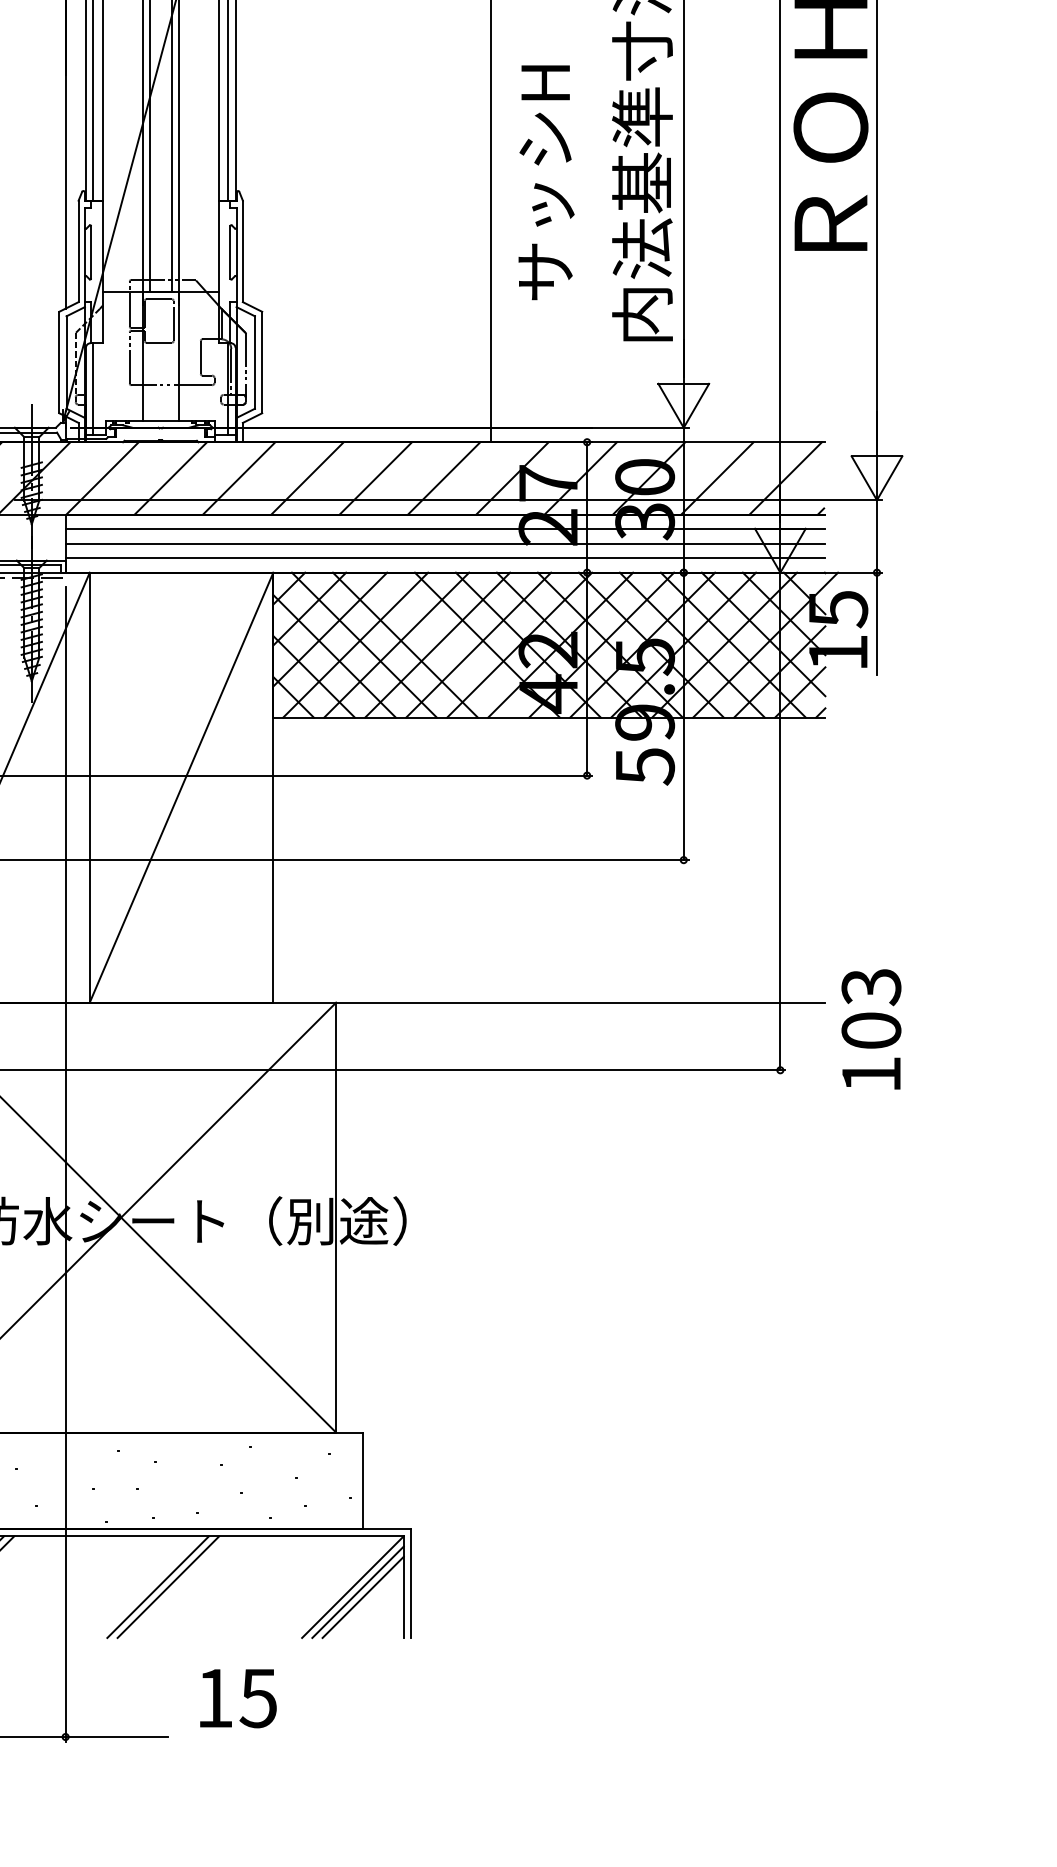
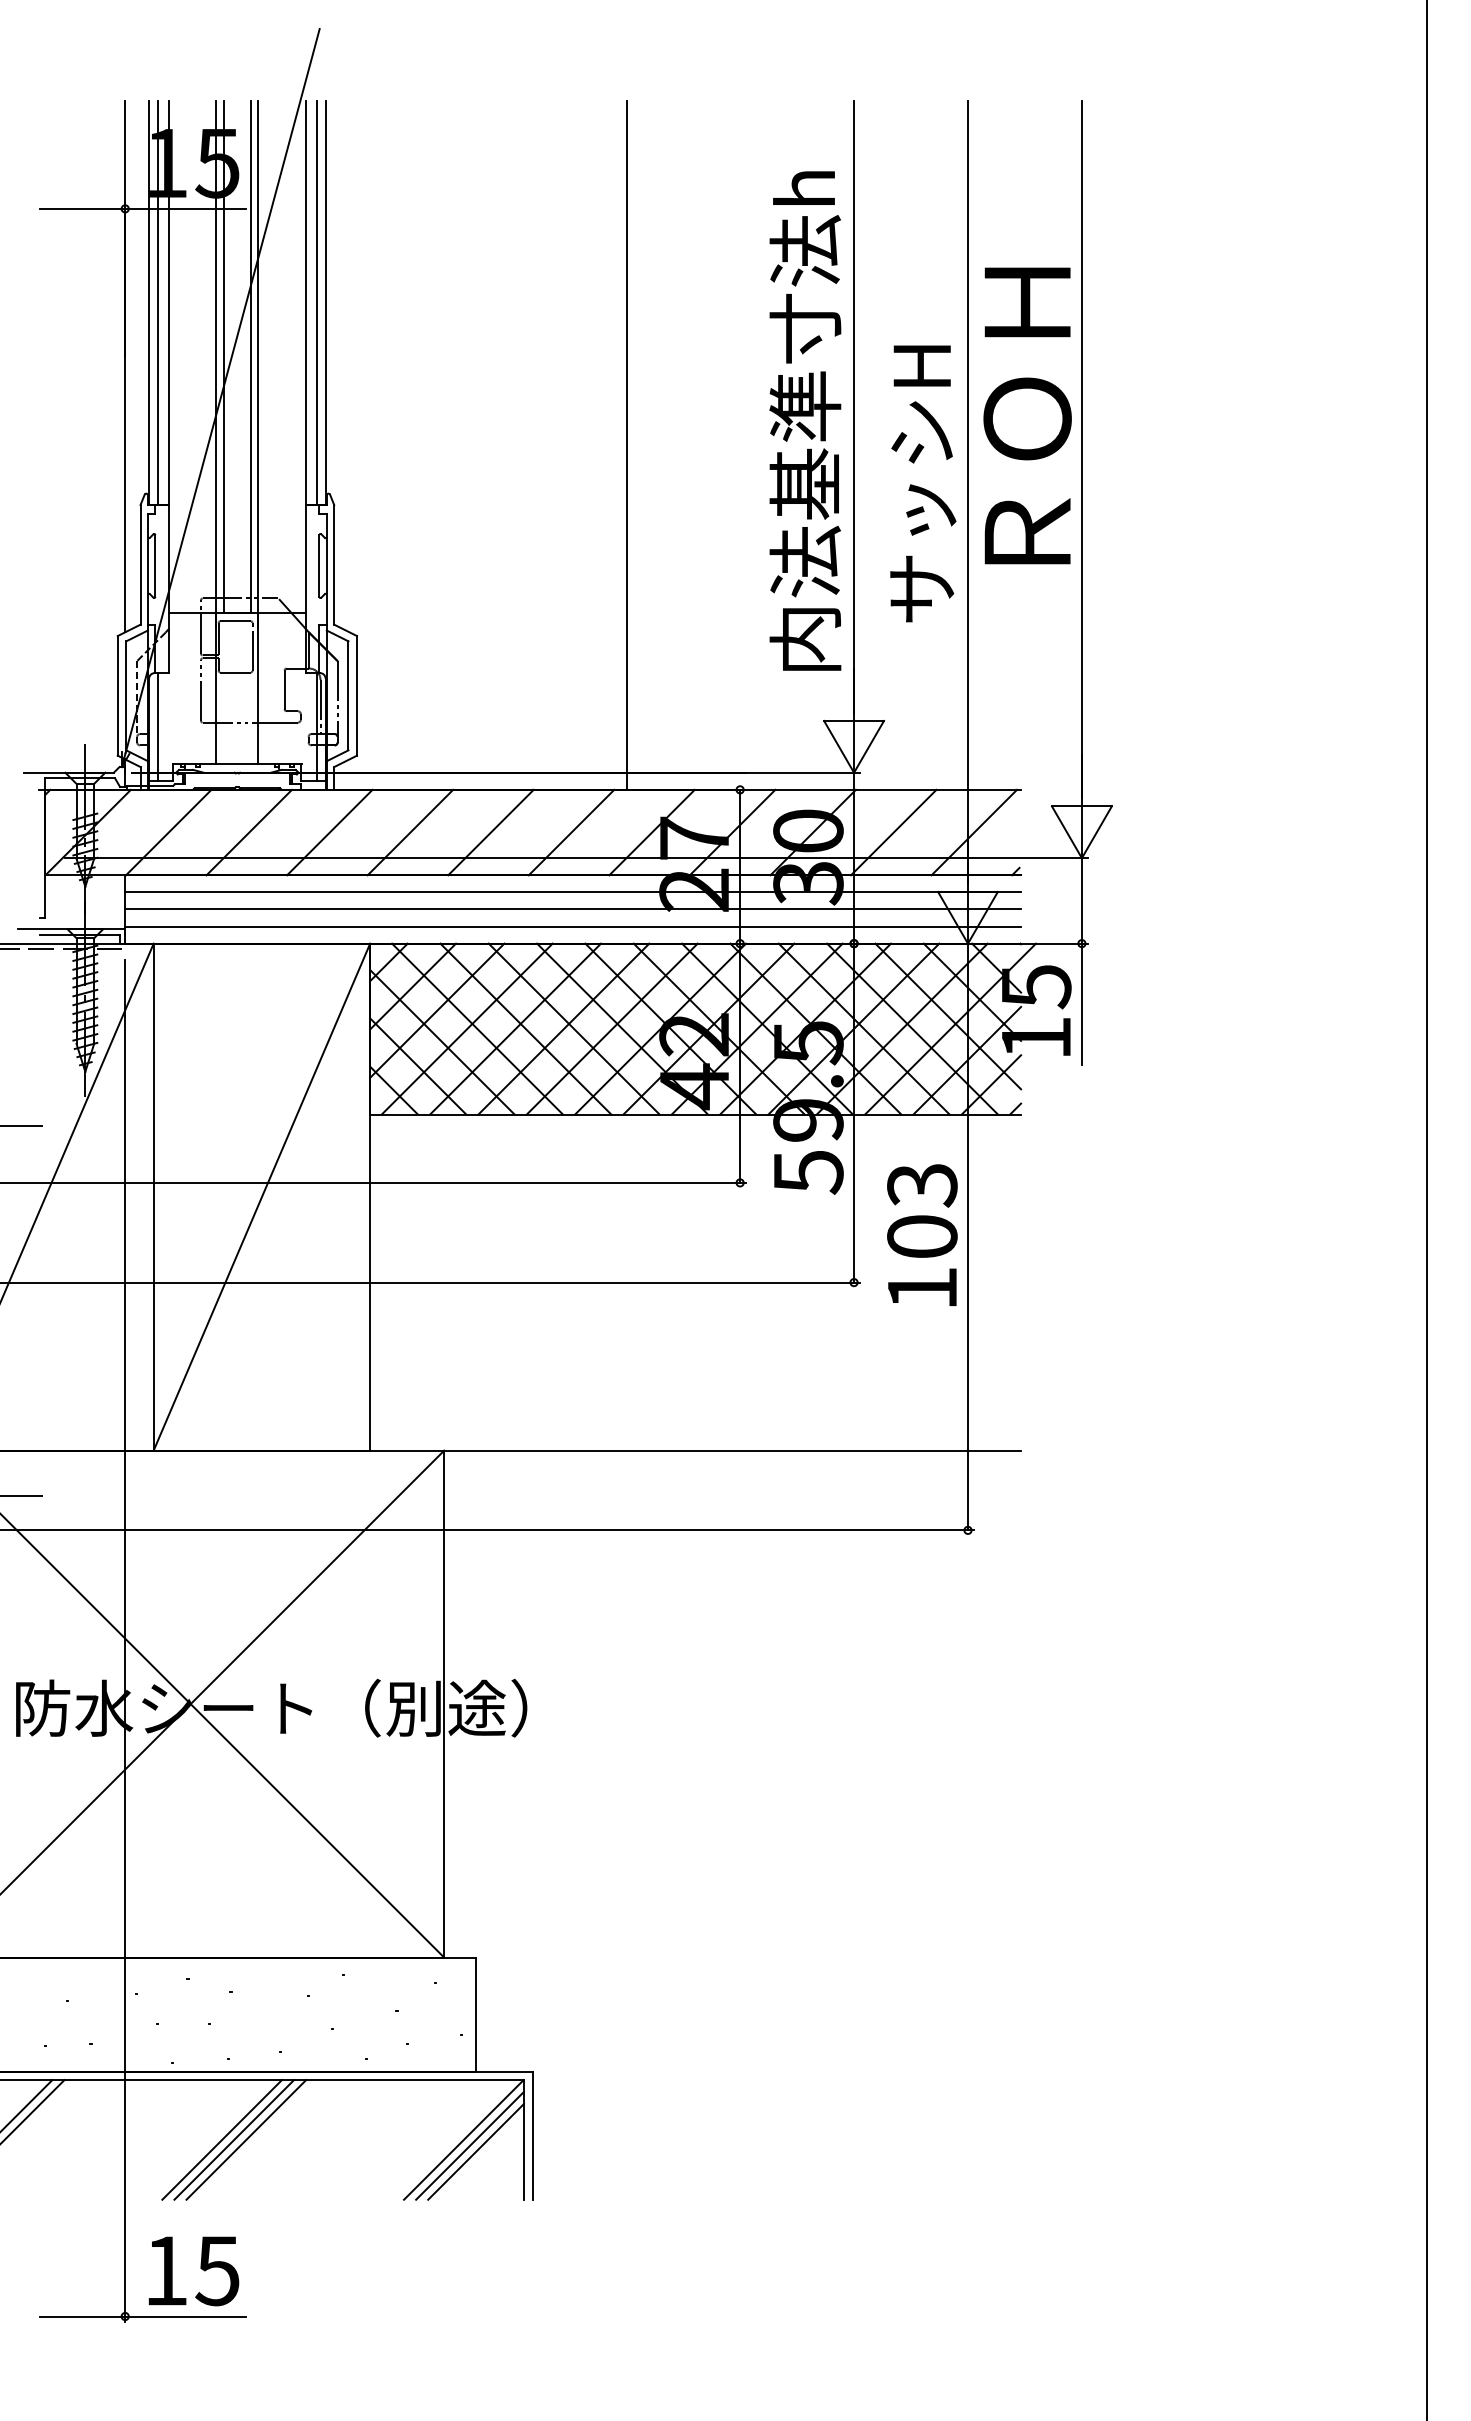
text: (546, 182) -> (923, 483), moved
line: (445, 644) -> (573, 1028), added
text: (871, 1028) -> (922, 1234), moved
line: (147, 1586) -> (221, 2139), added
text: (238, 1698) -> (193, 2271), moved

